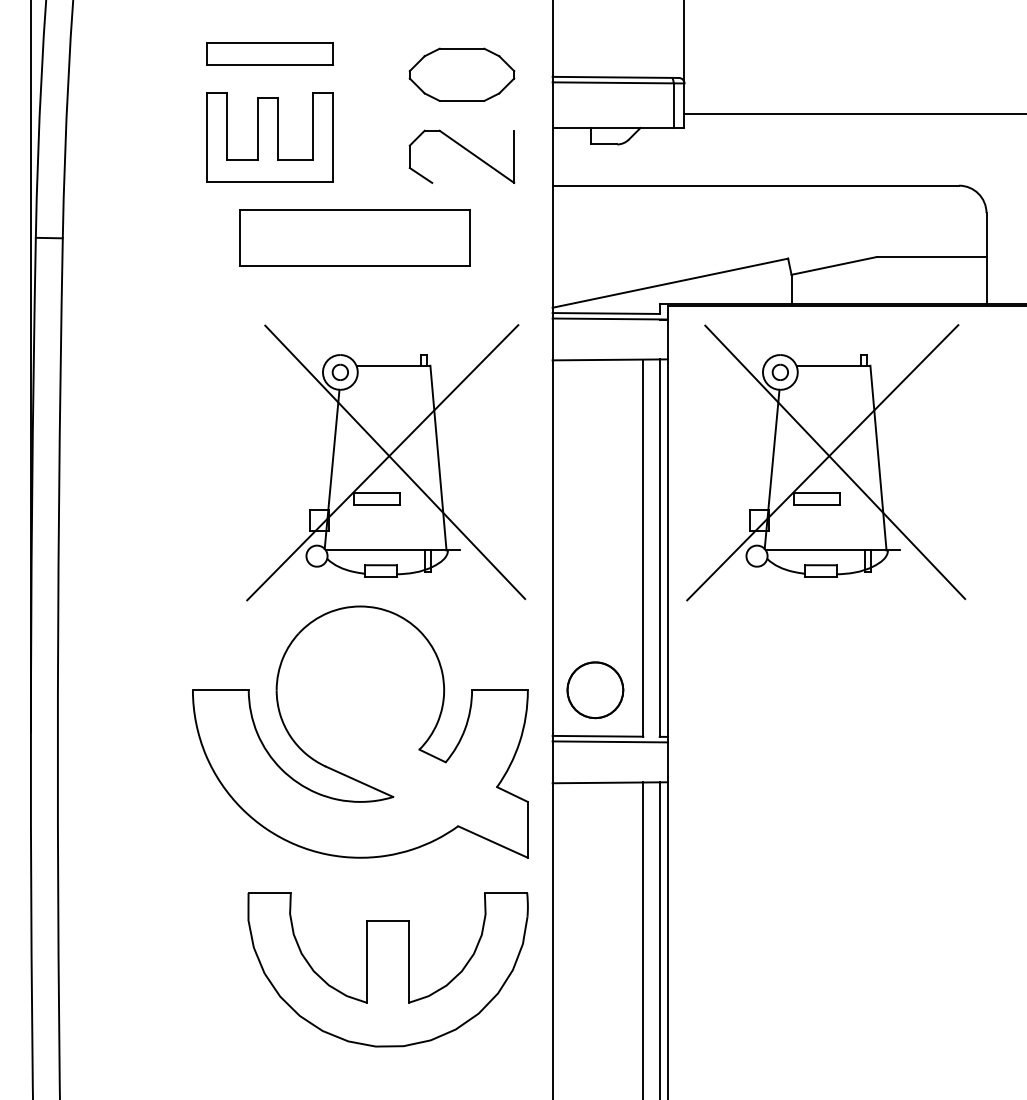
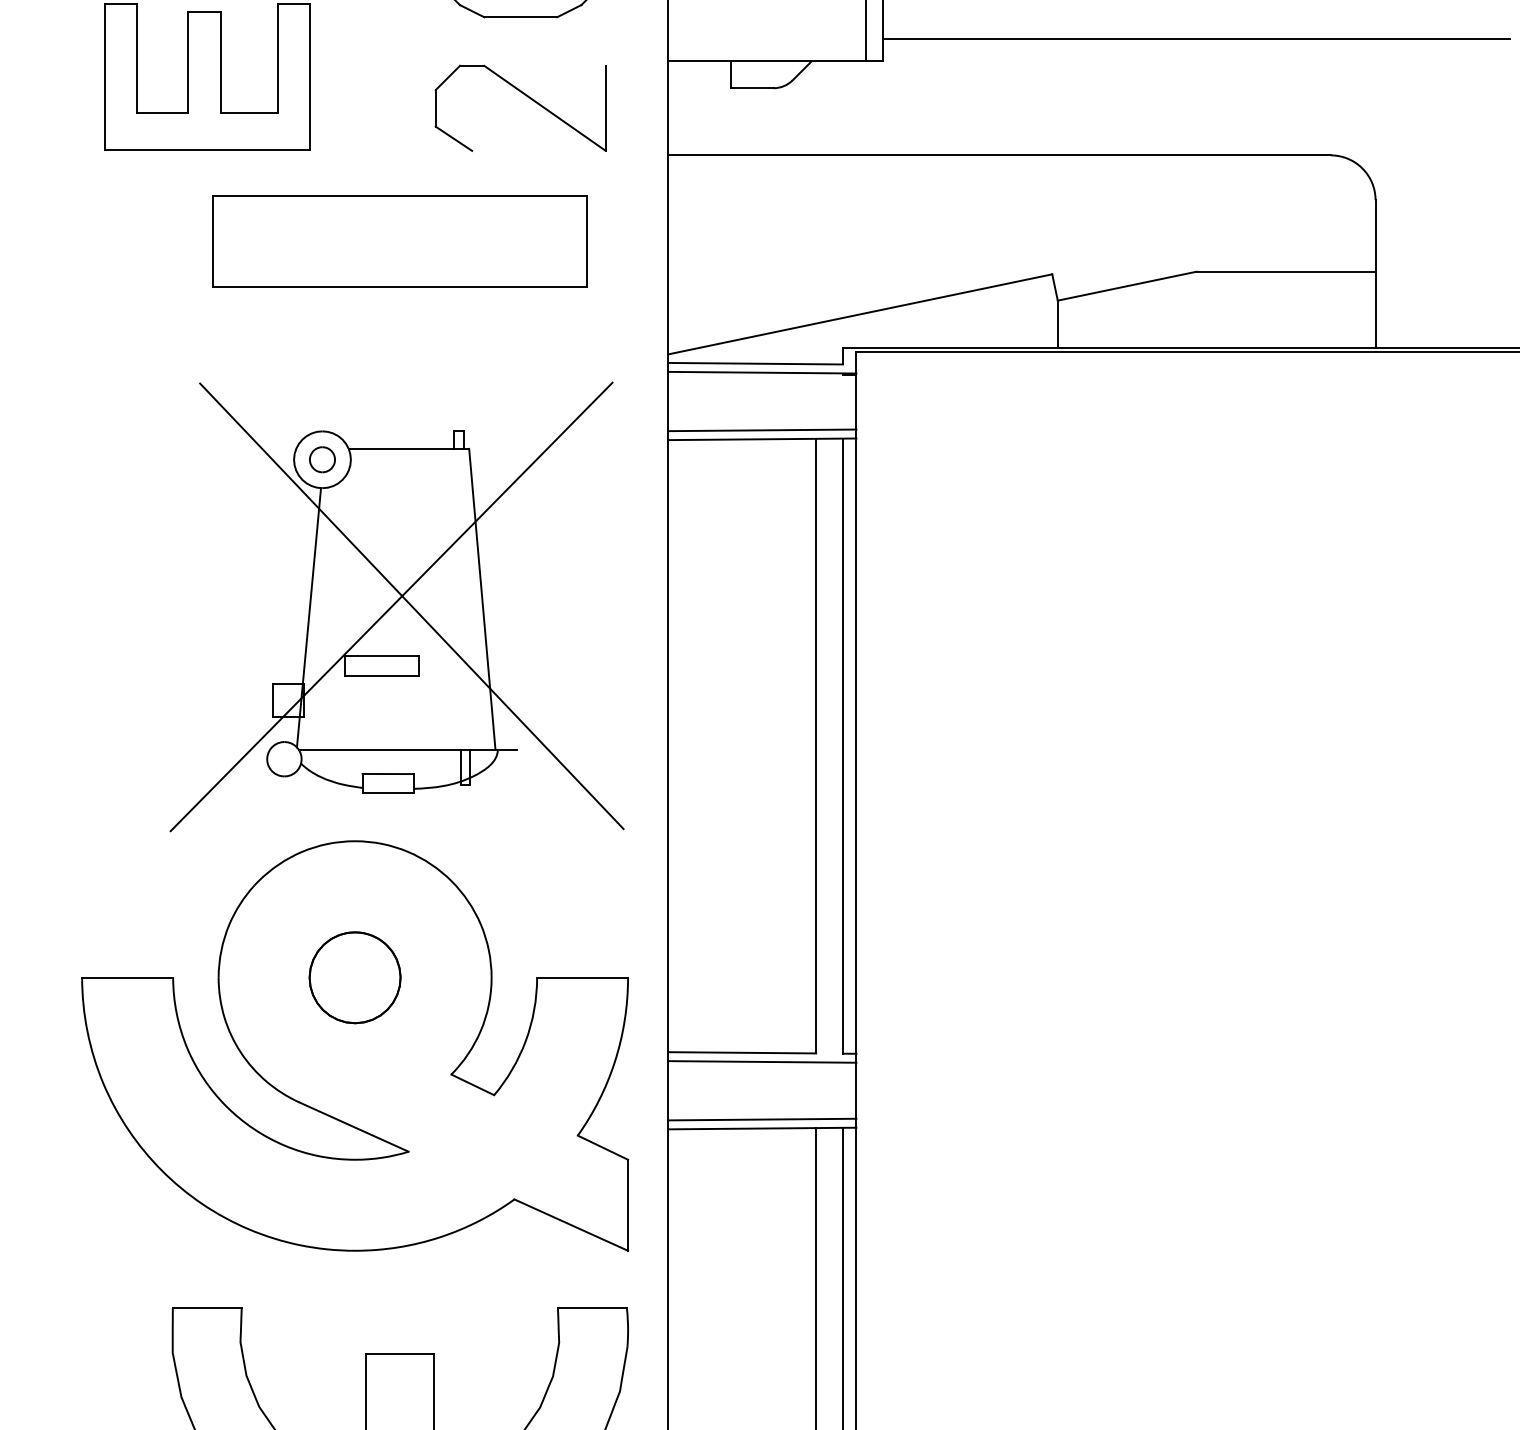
part: (354, 237) -> (399, 239), moved
line: (609, 353) -> (761, 428), added
part: (826, 462) -> (1114, 606), removed
part: (595, 690) -> (355, 978), moved
line: (609, 776) -> (761, 1118), added

